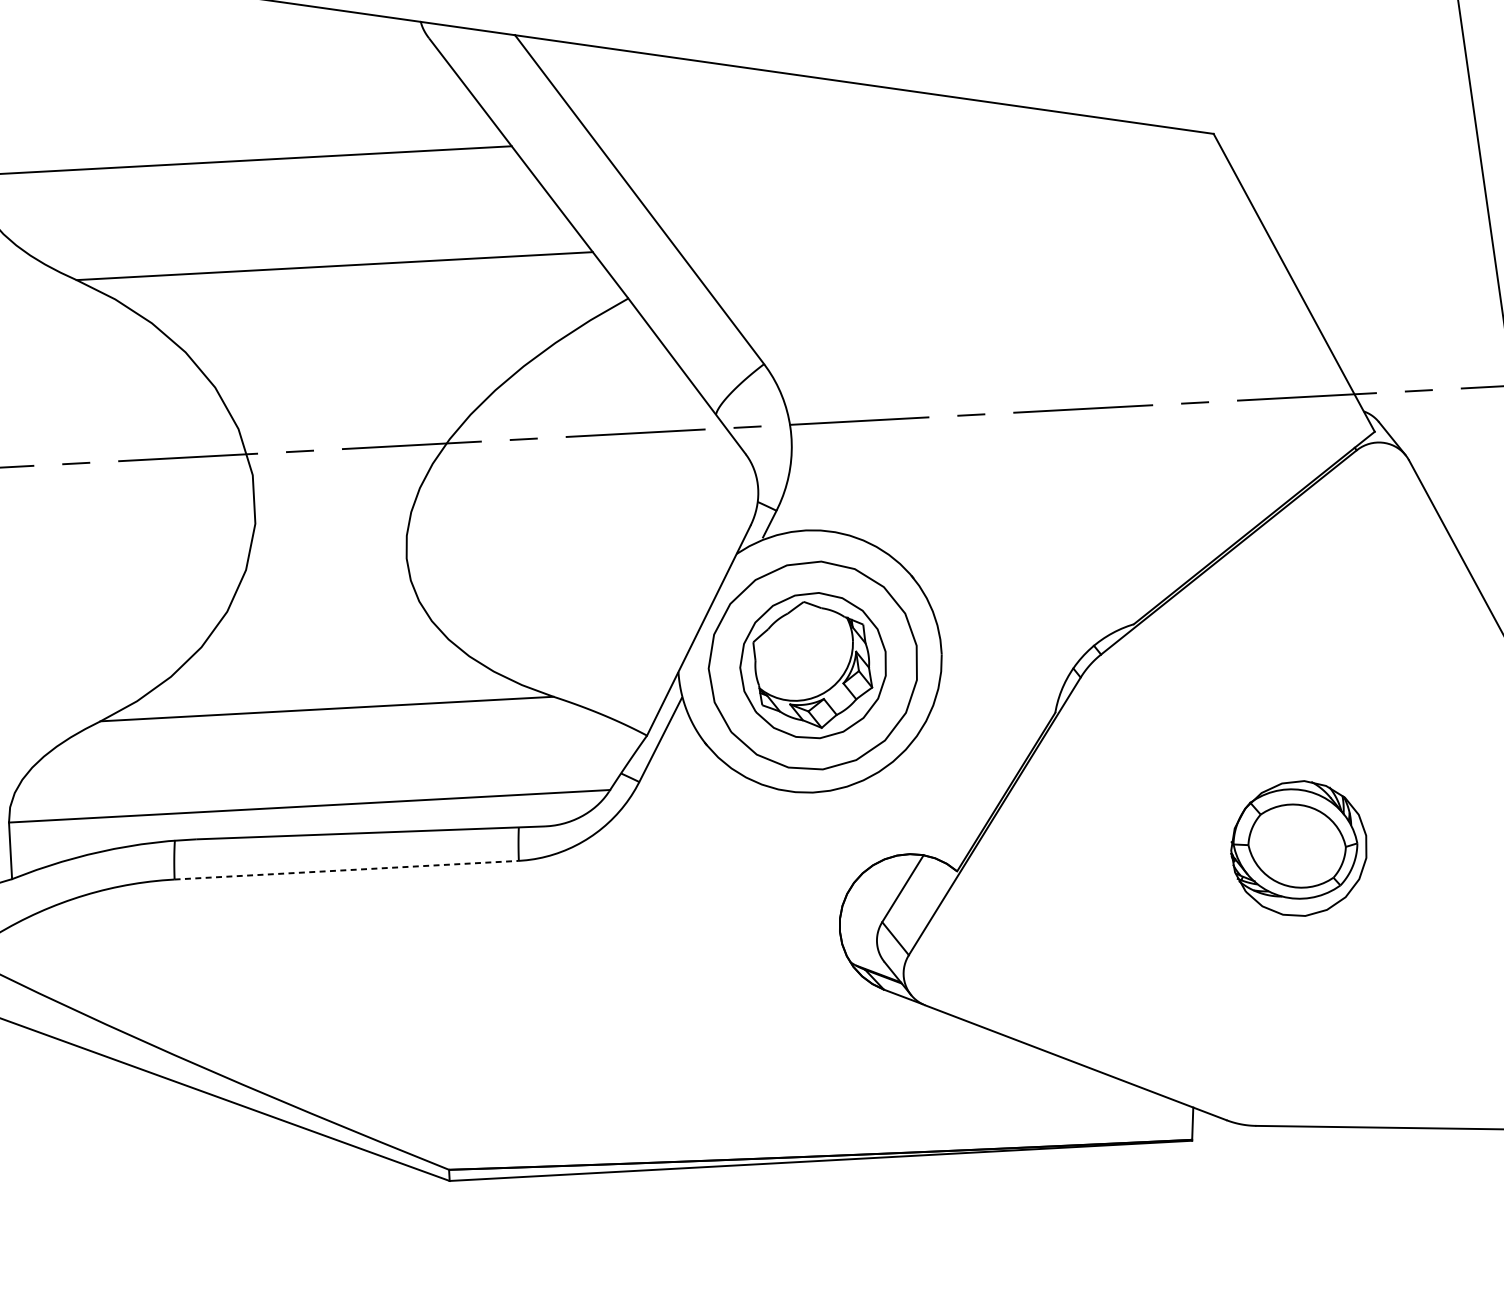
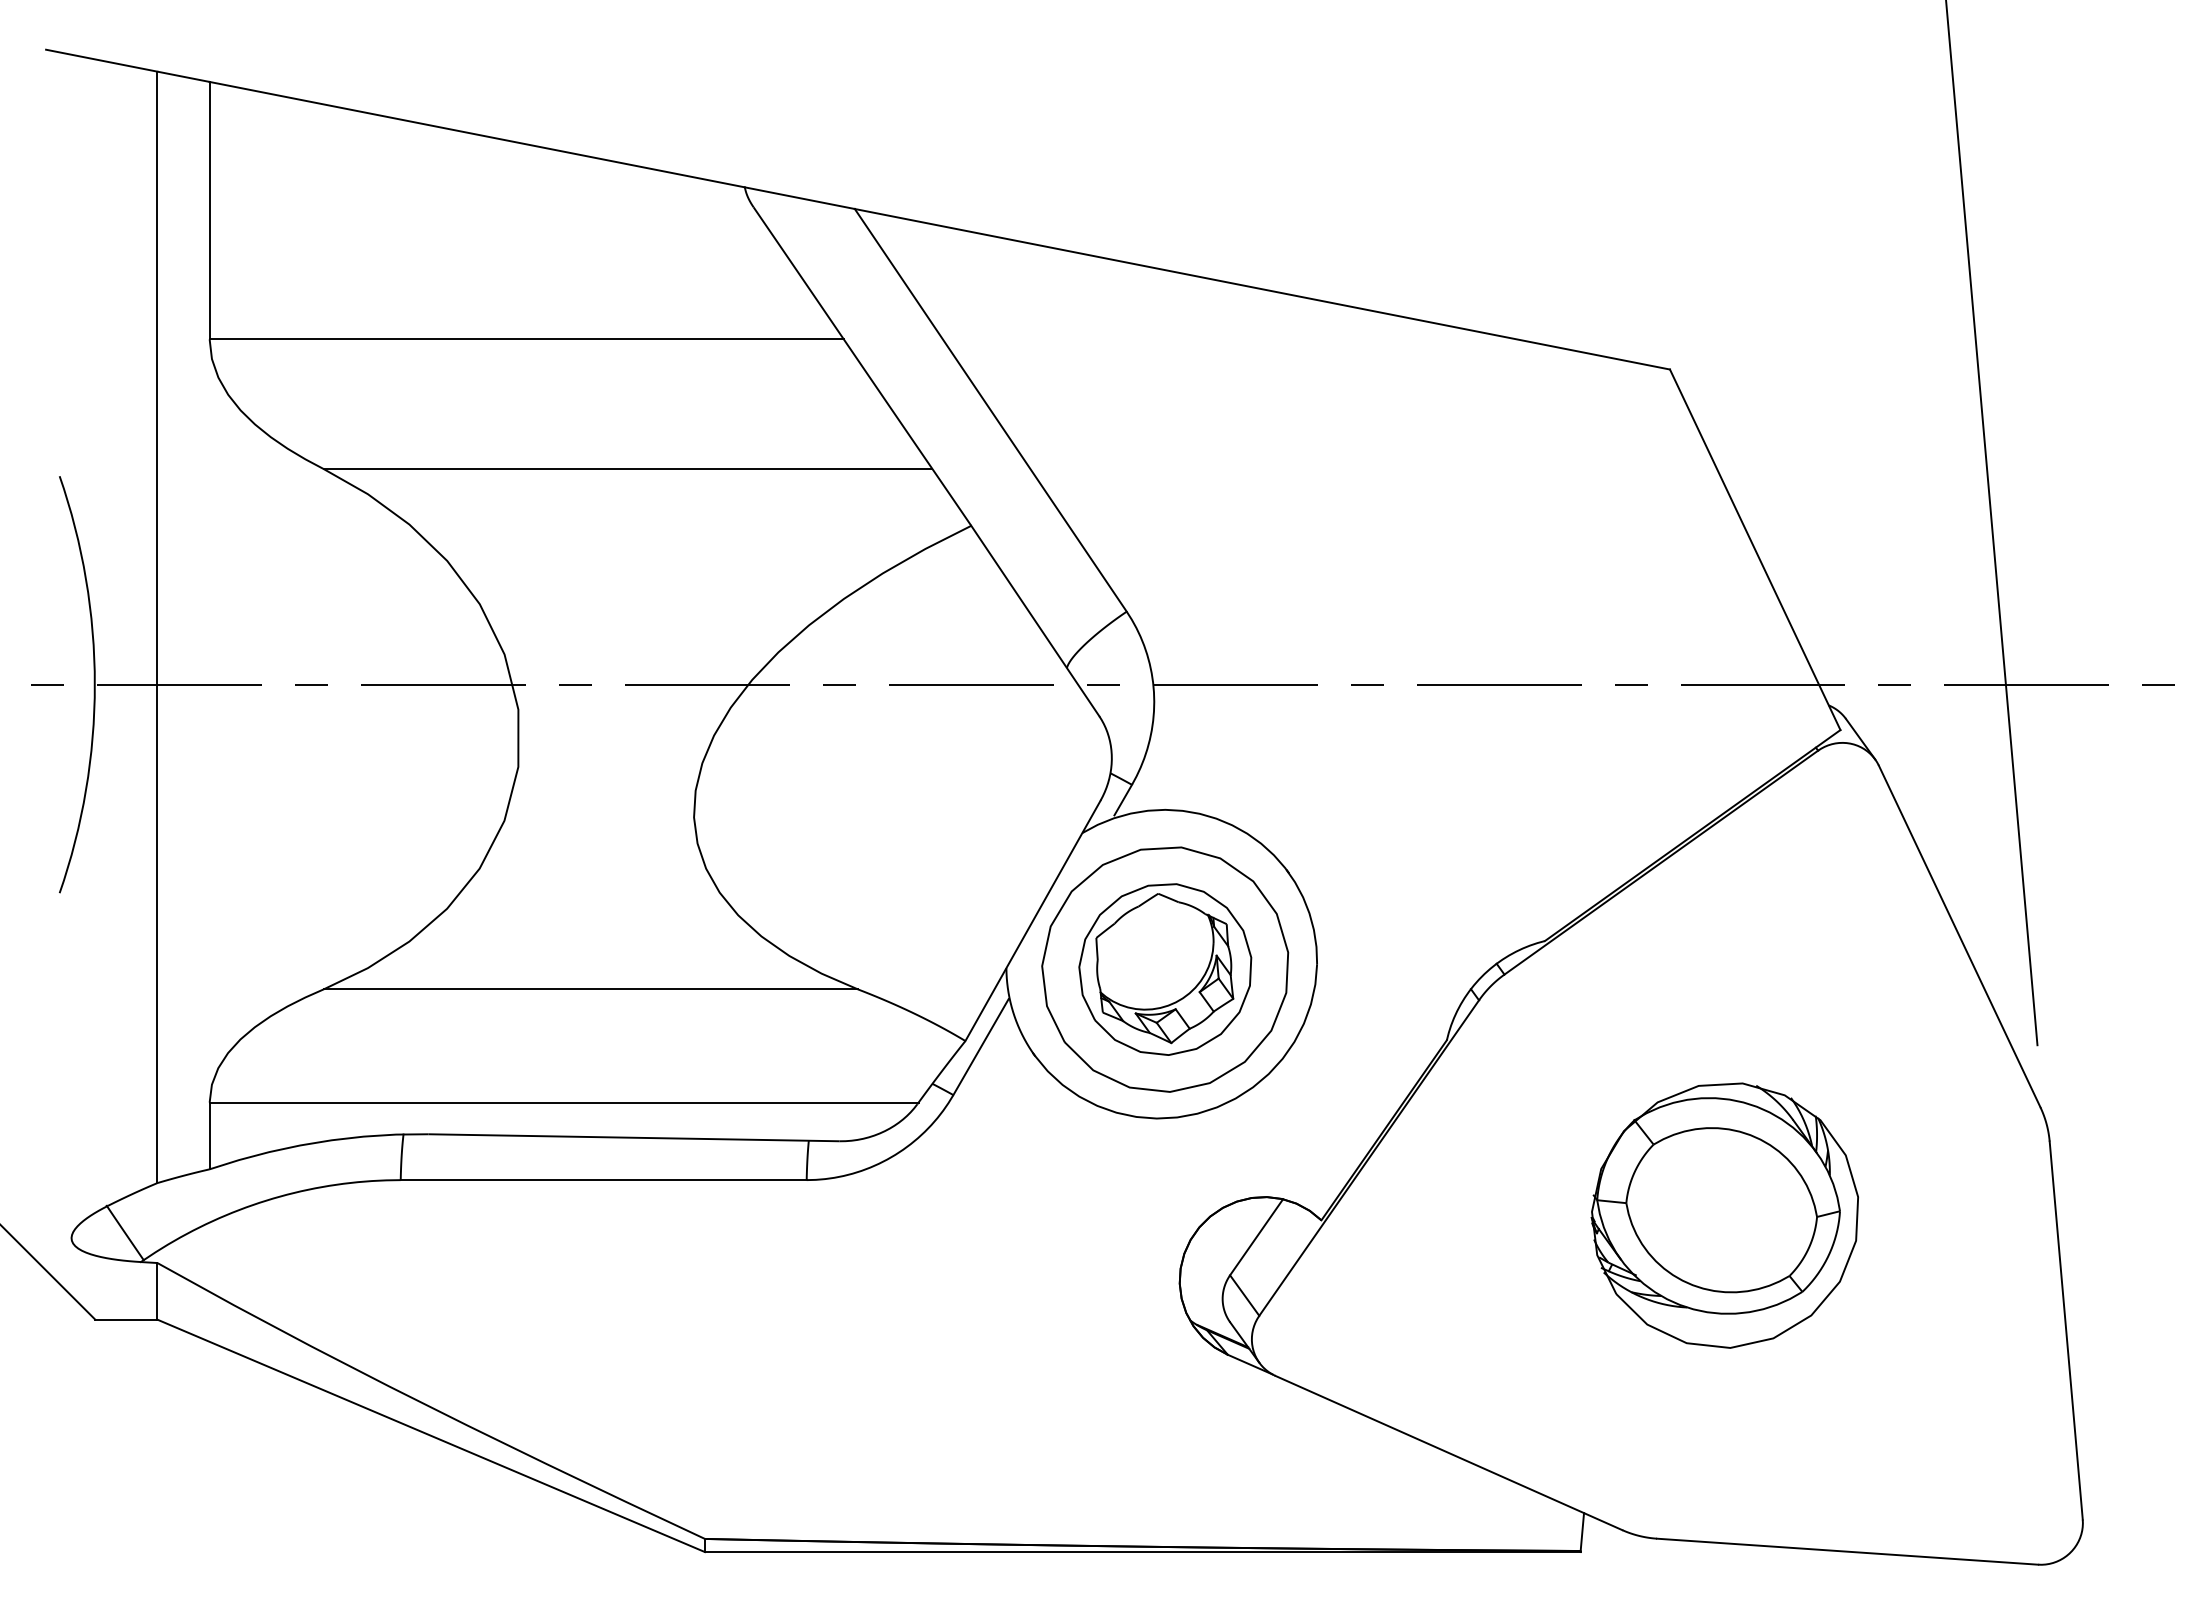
part: (1298, 848) -> (1724, 1215), size x1.67
line: (346, 870) -> (603, 1180), dashed -> solid

